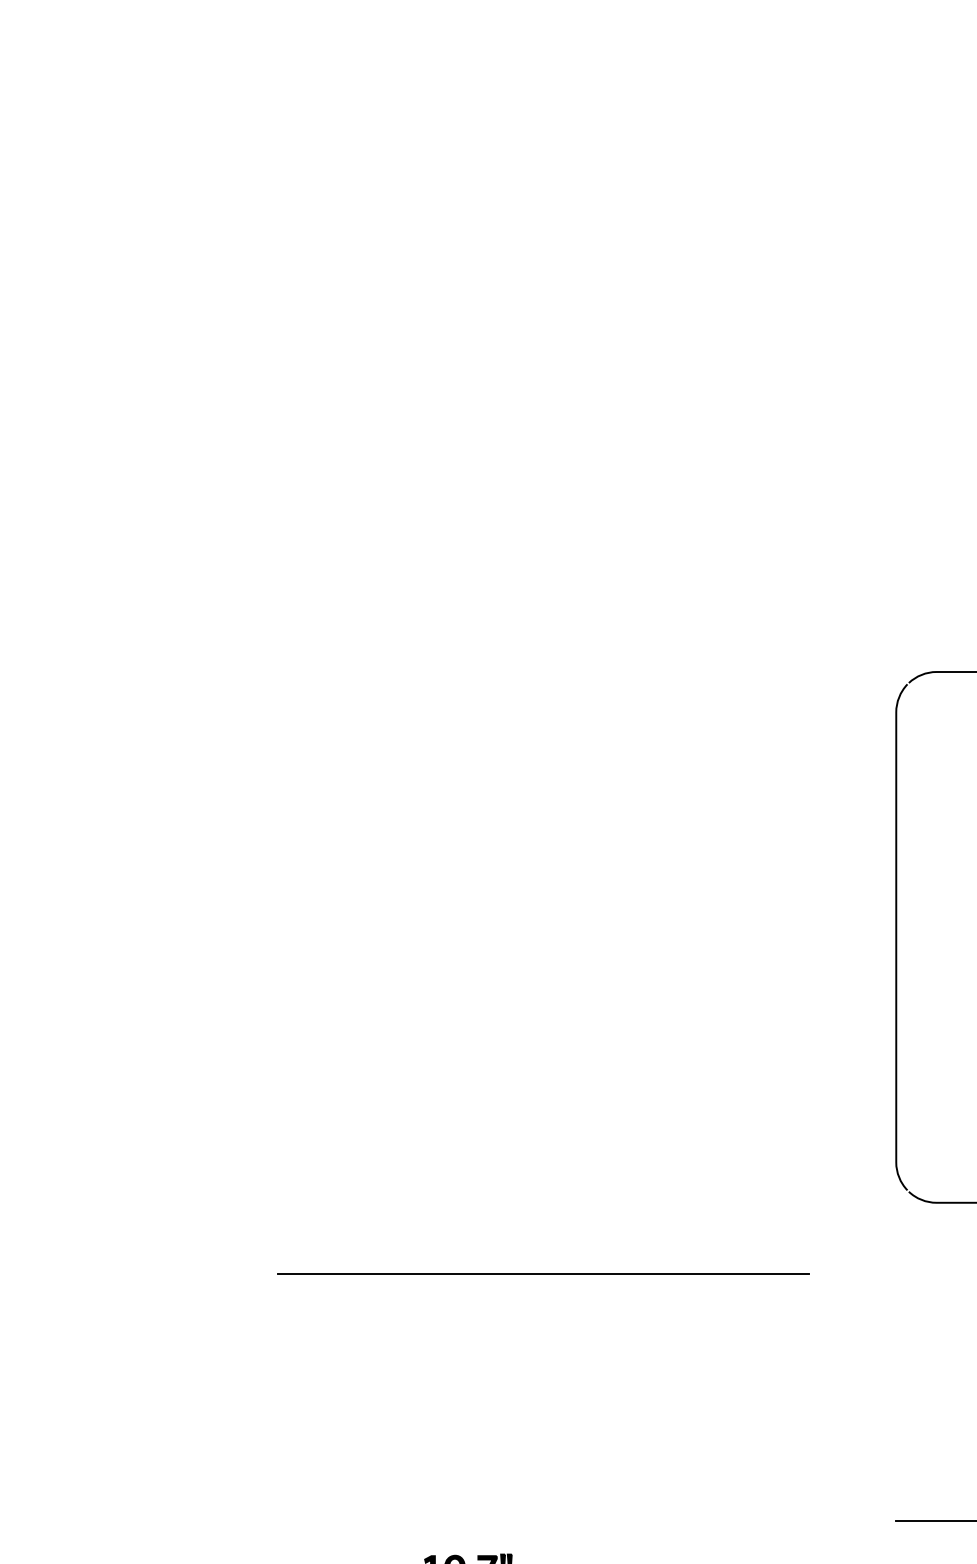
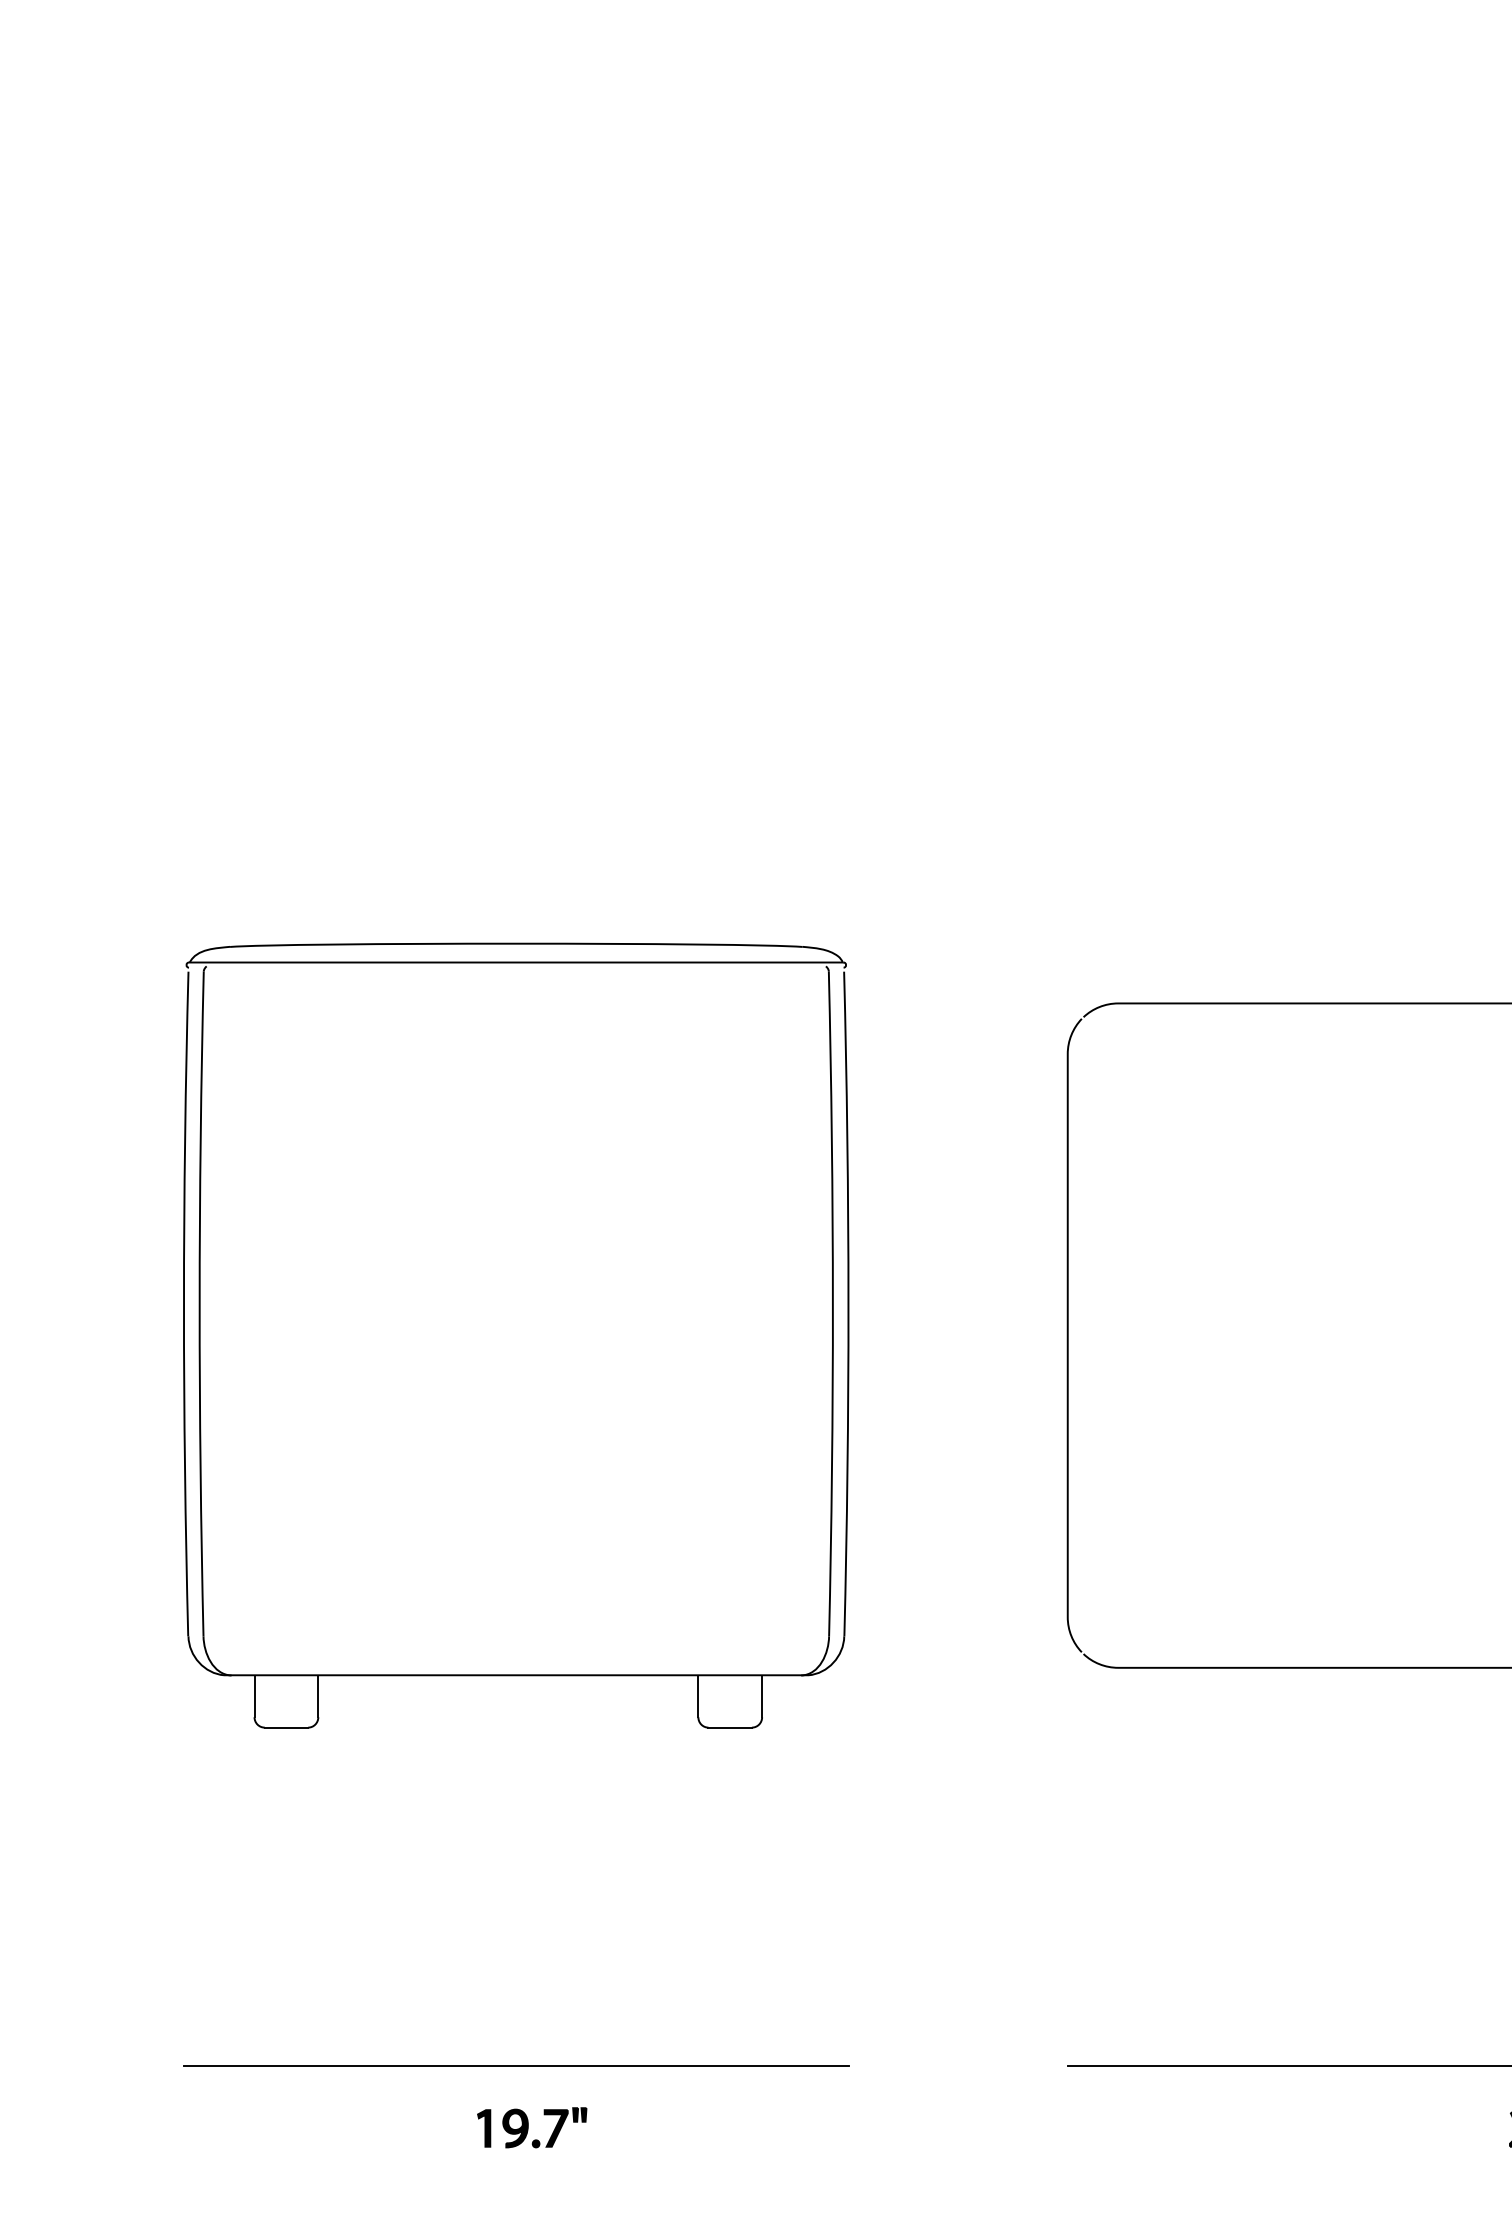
part: (707, 953) -> (831, 1355), added
line: (543, 1272) -> (516, 2065), moved

